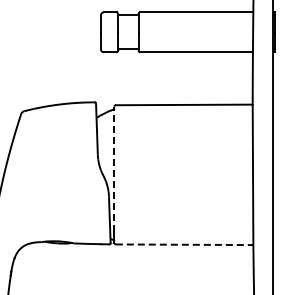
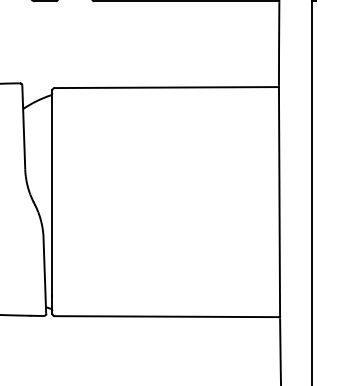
line: (114, 169) -> (52, 193), dashed -> solid
line: (184, 244) -> (167, 316), dashed -> solid

